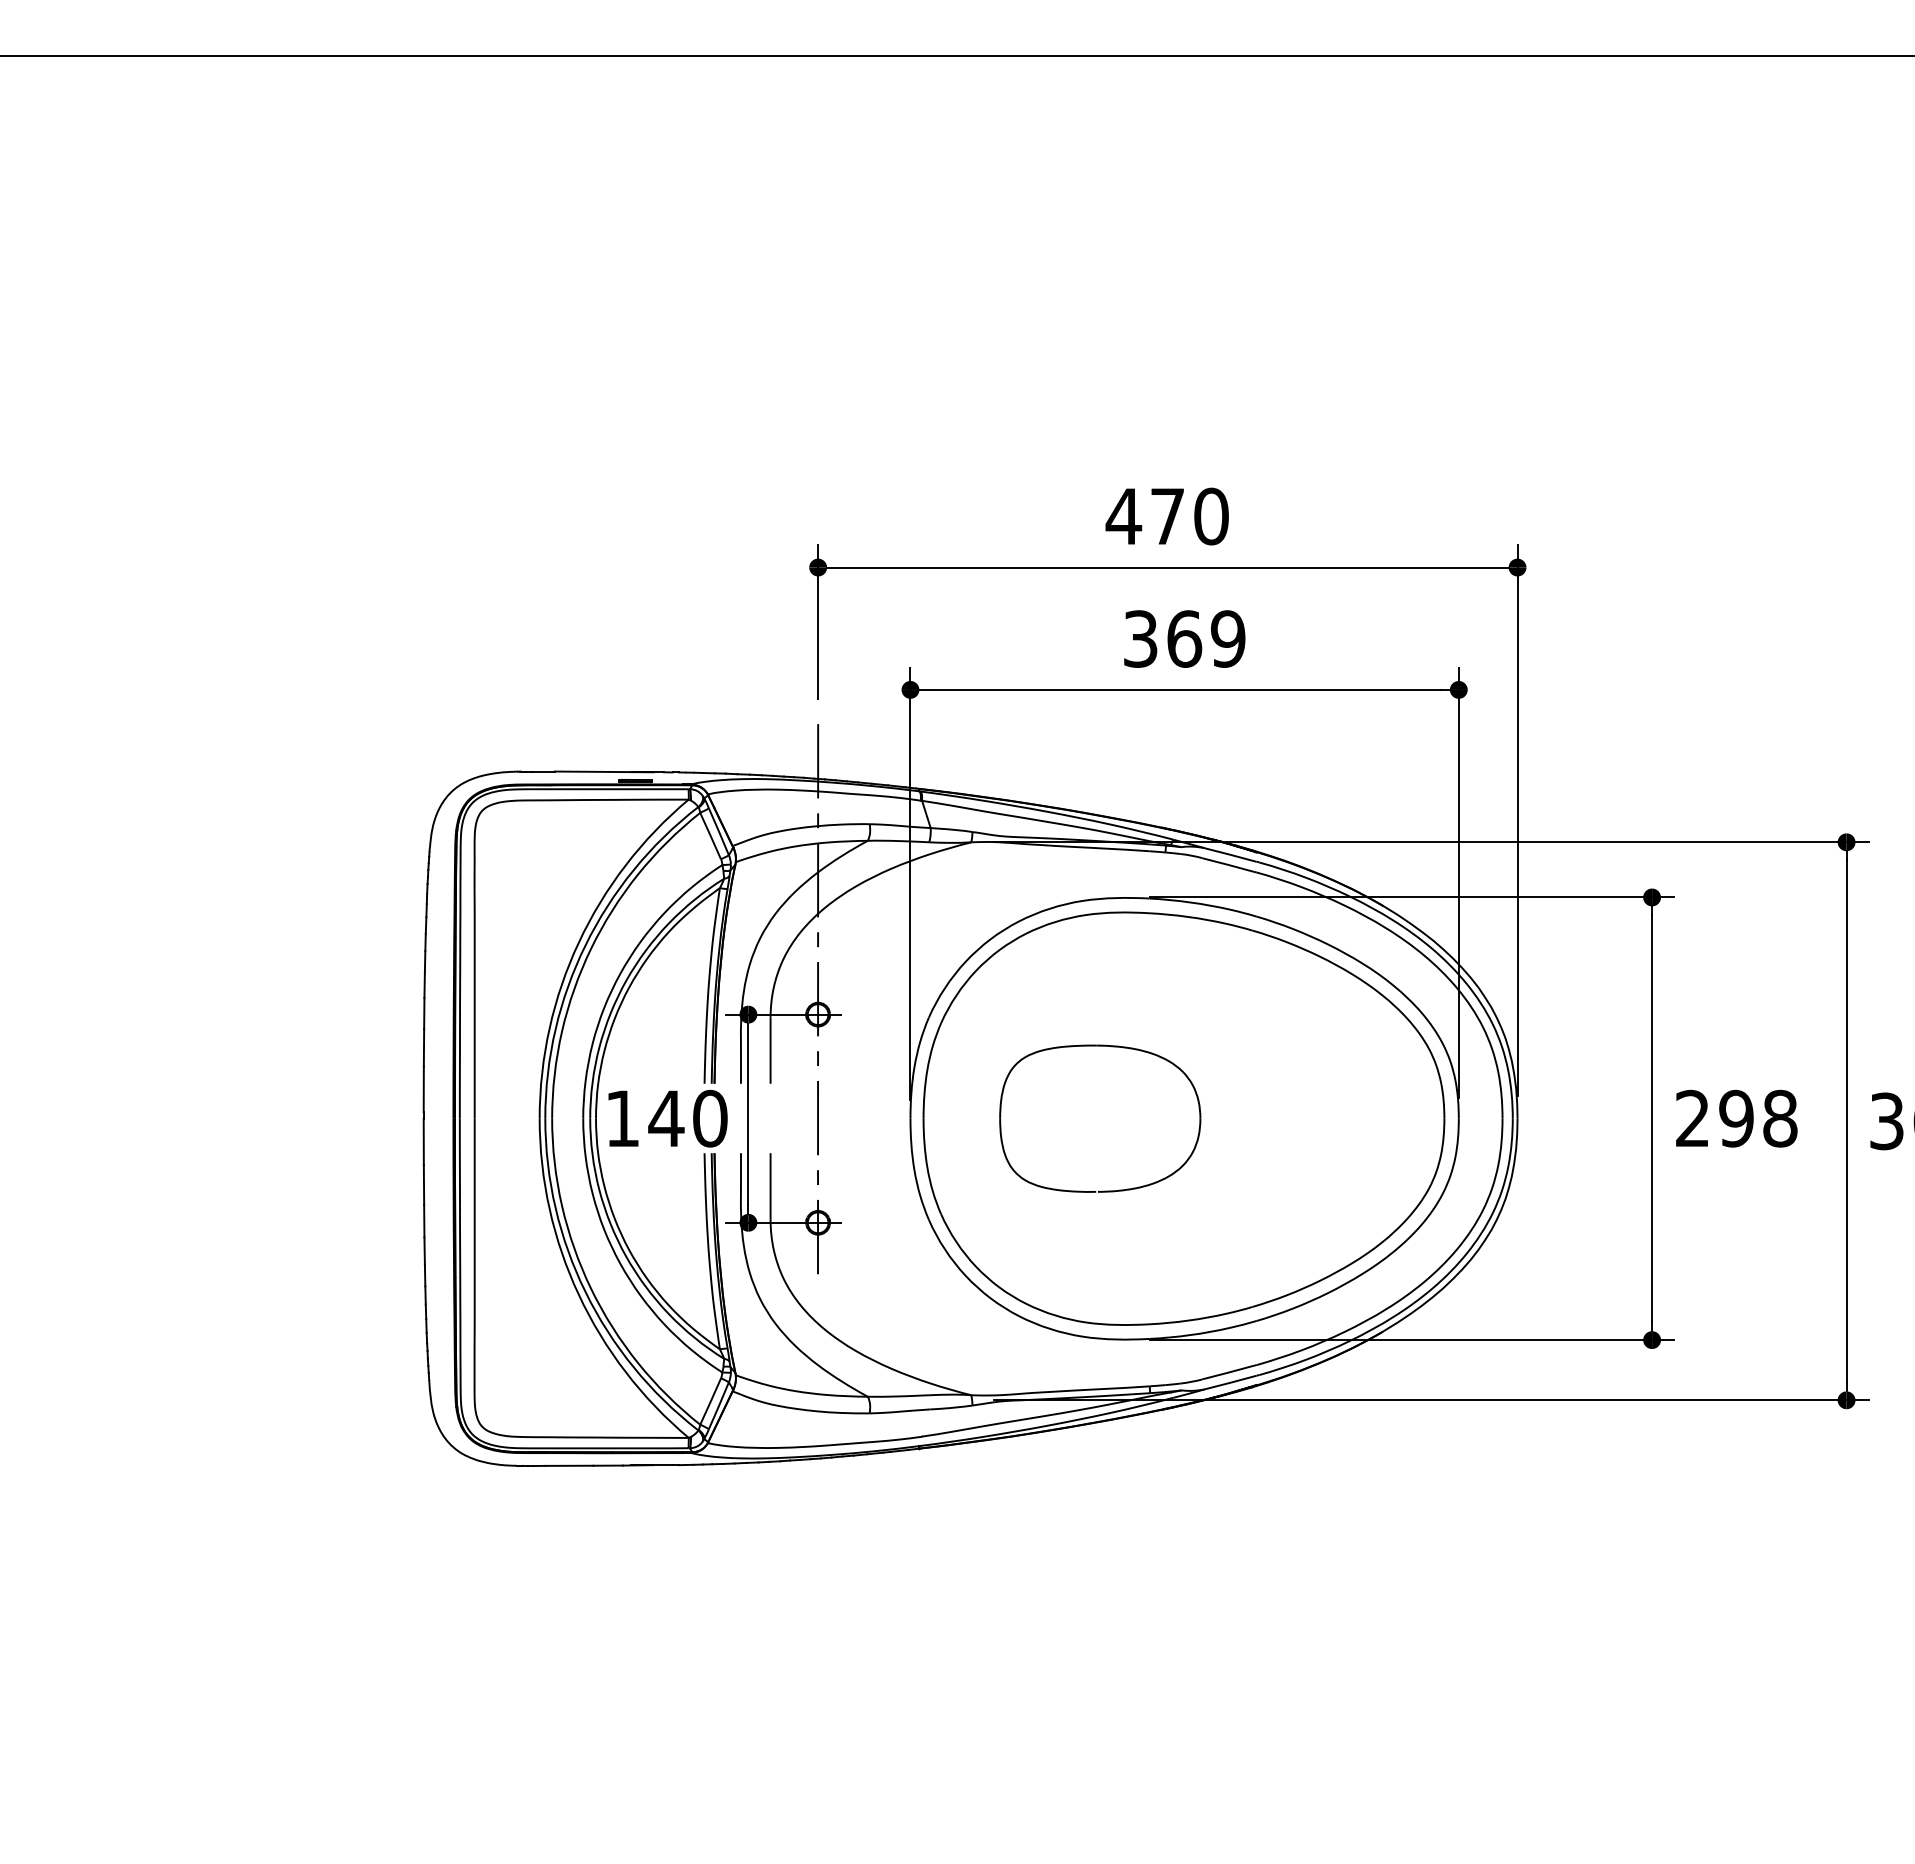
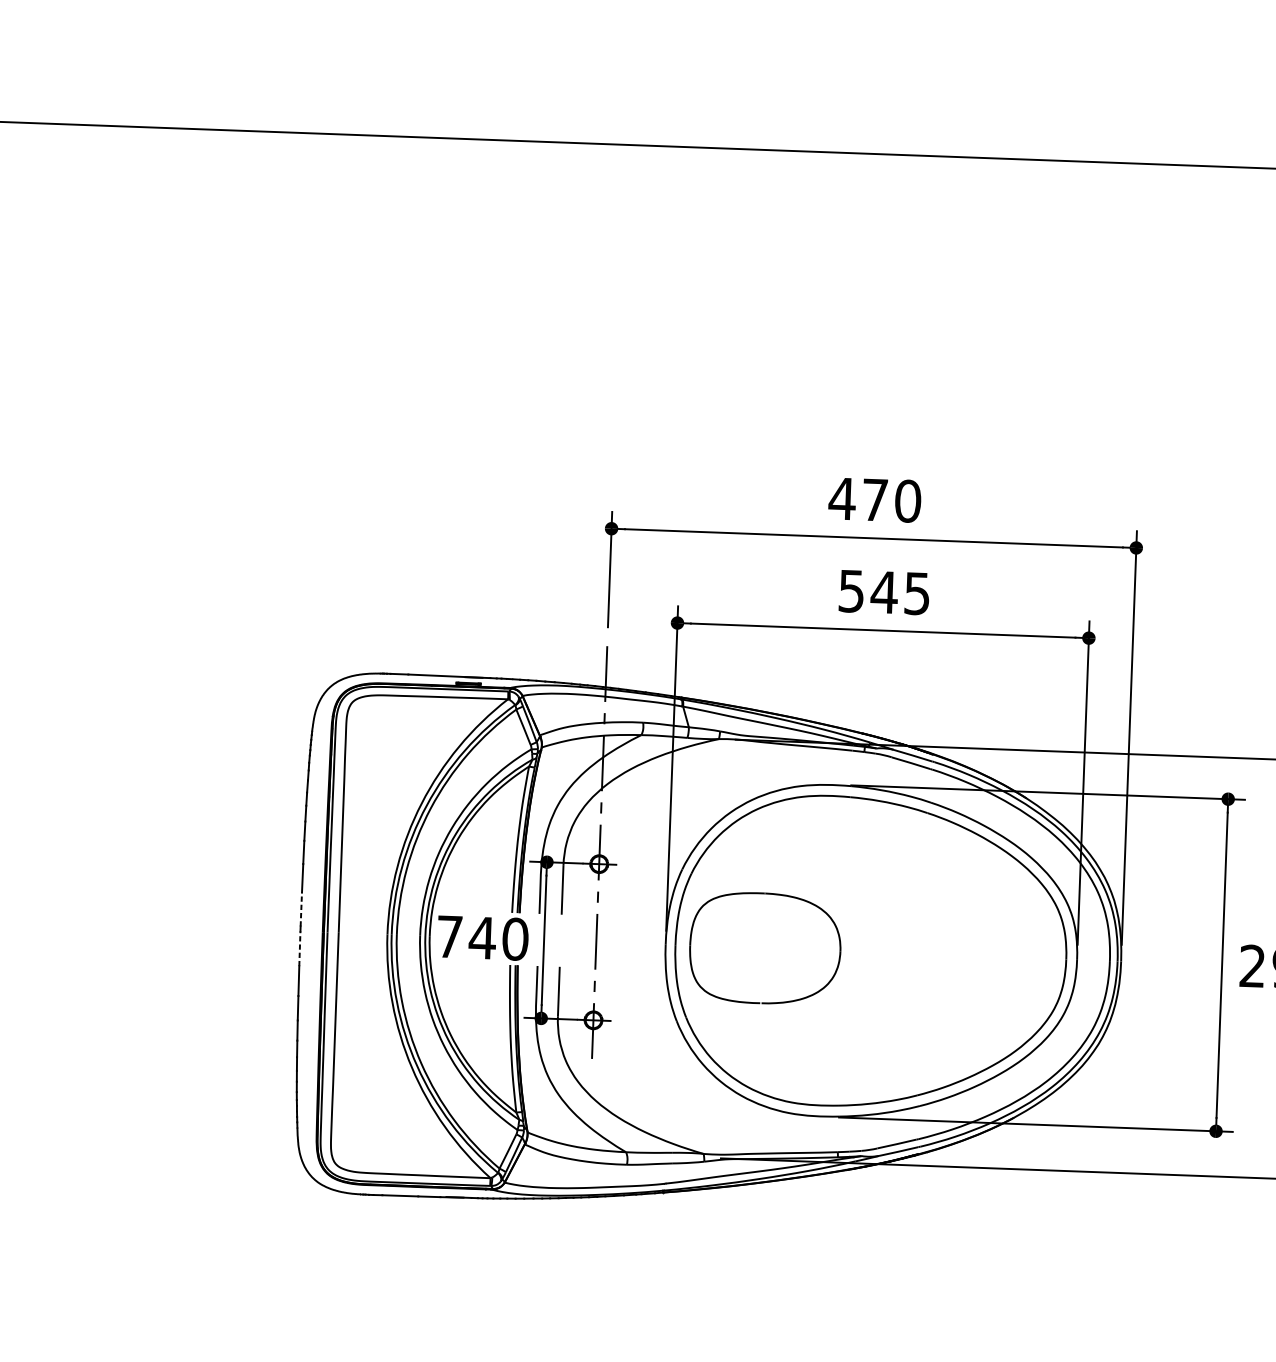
text: (1184, 638) -> (884, 592), 369 -> 545
part: (1111, 1047) -> (775, 895), moved
line: (423, 1089) -> (301, 909), solid -> dashed
text: (622, 1118) -> (449, 936), 140 -> 740
line: (423, 1141) -> (299, 948), solid -> dashed

